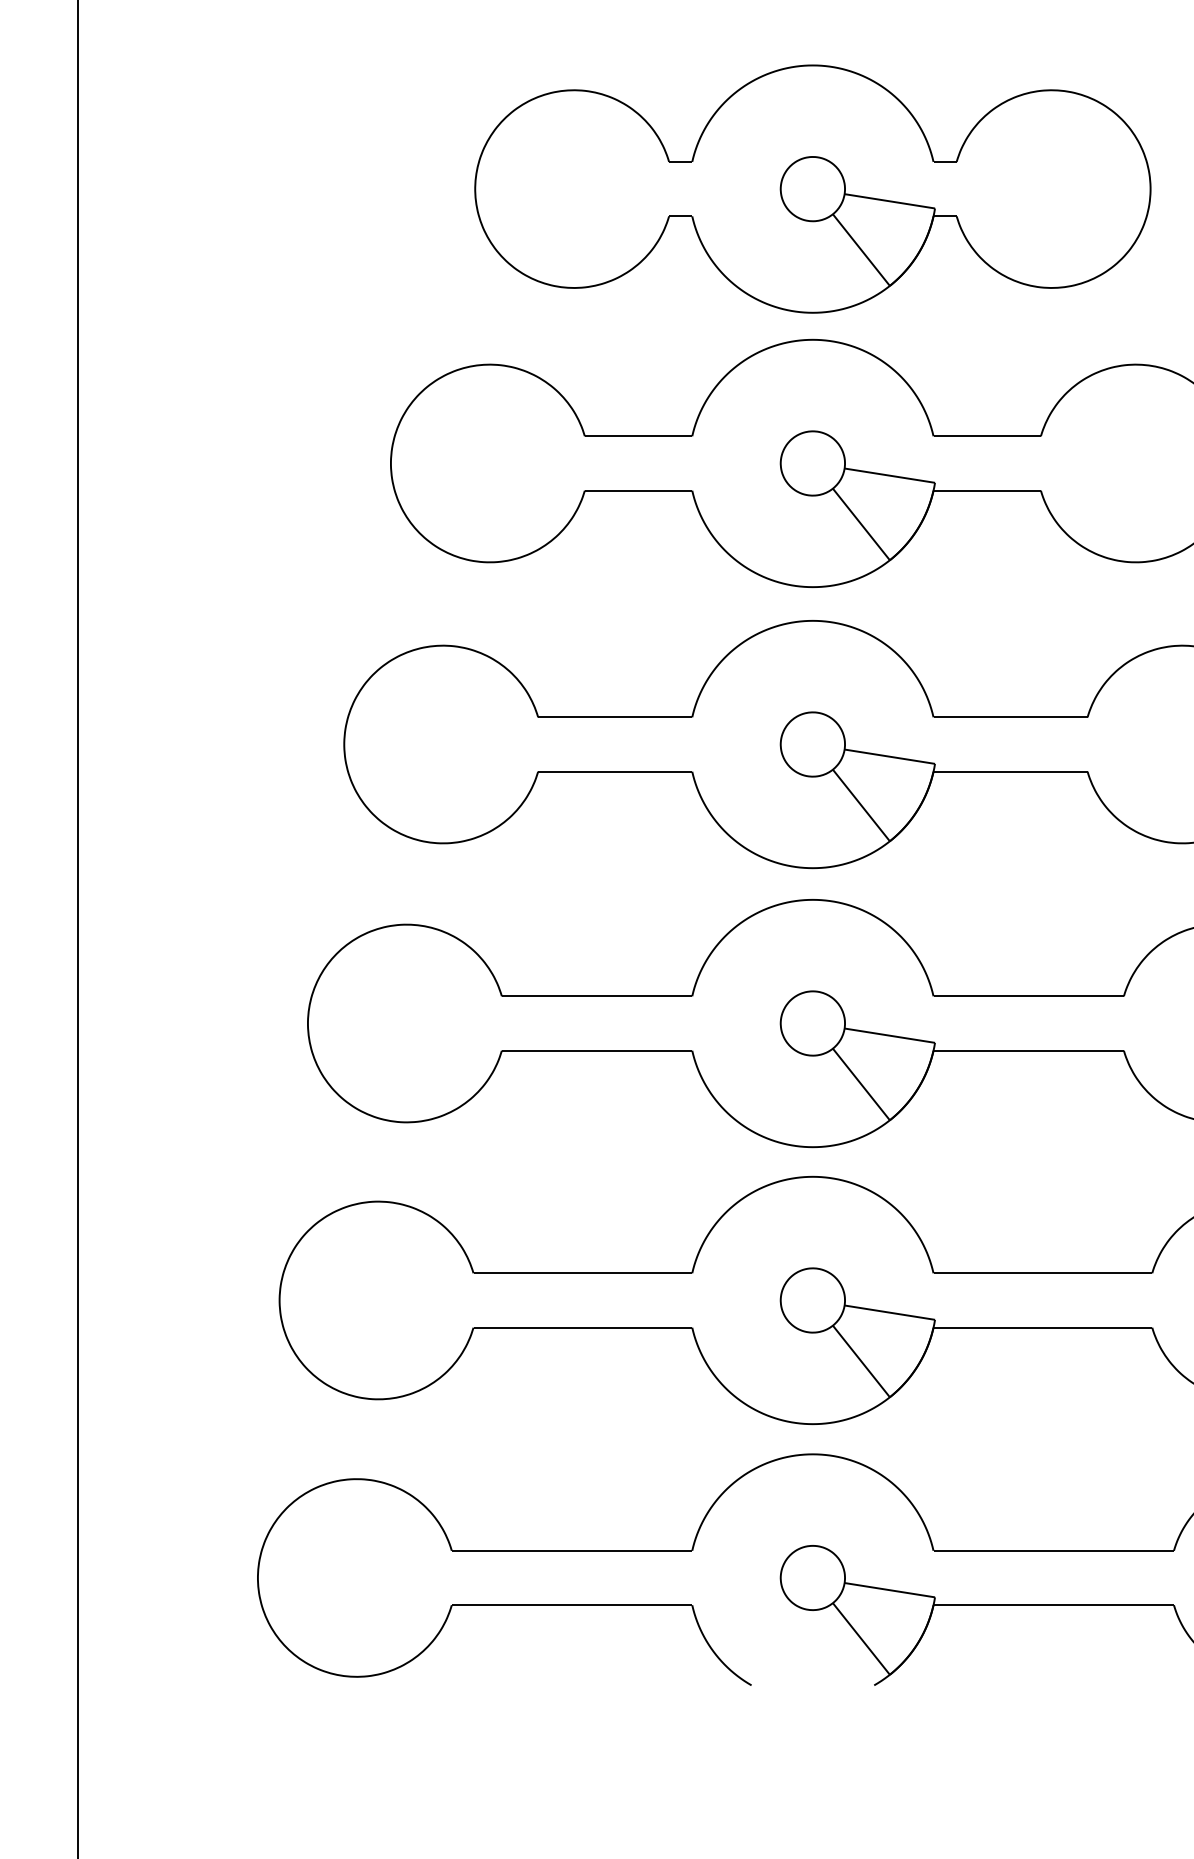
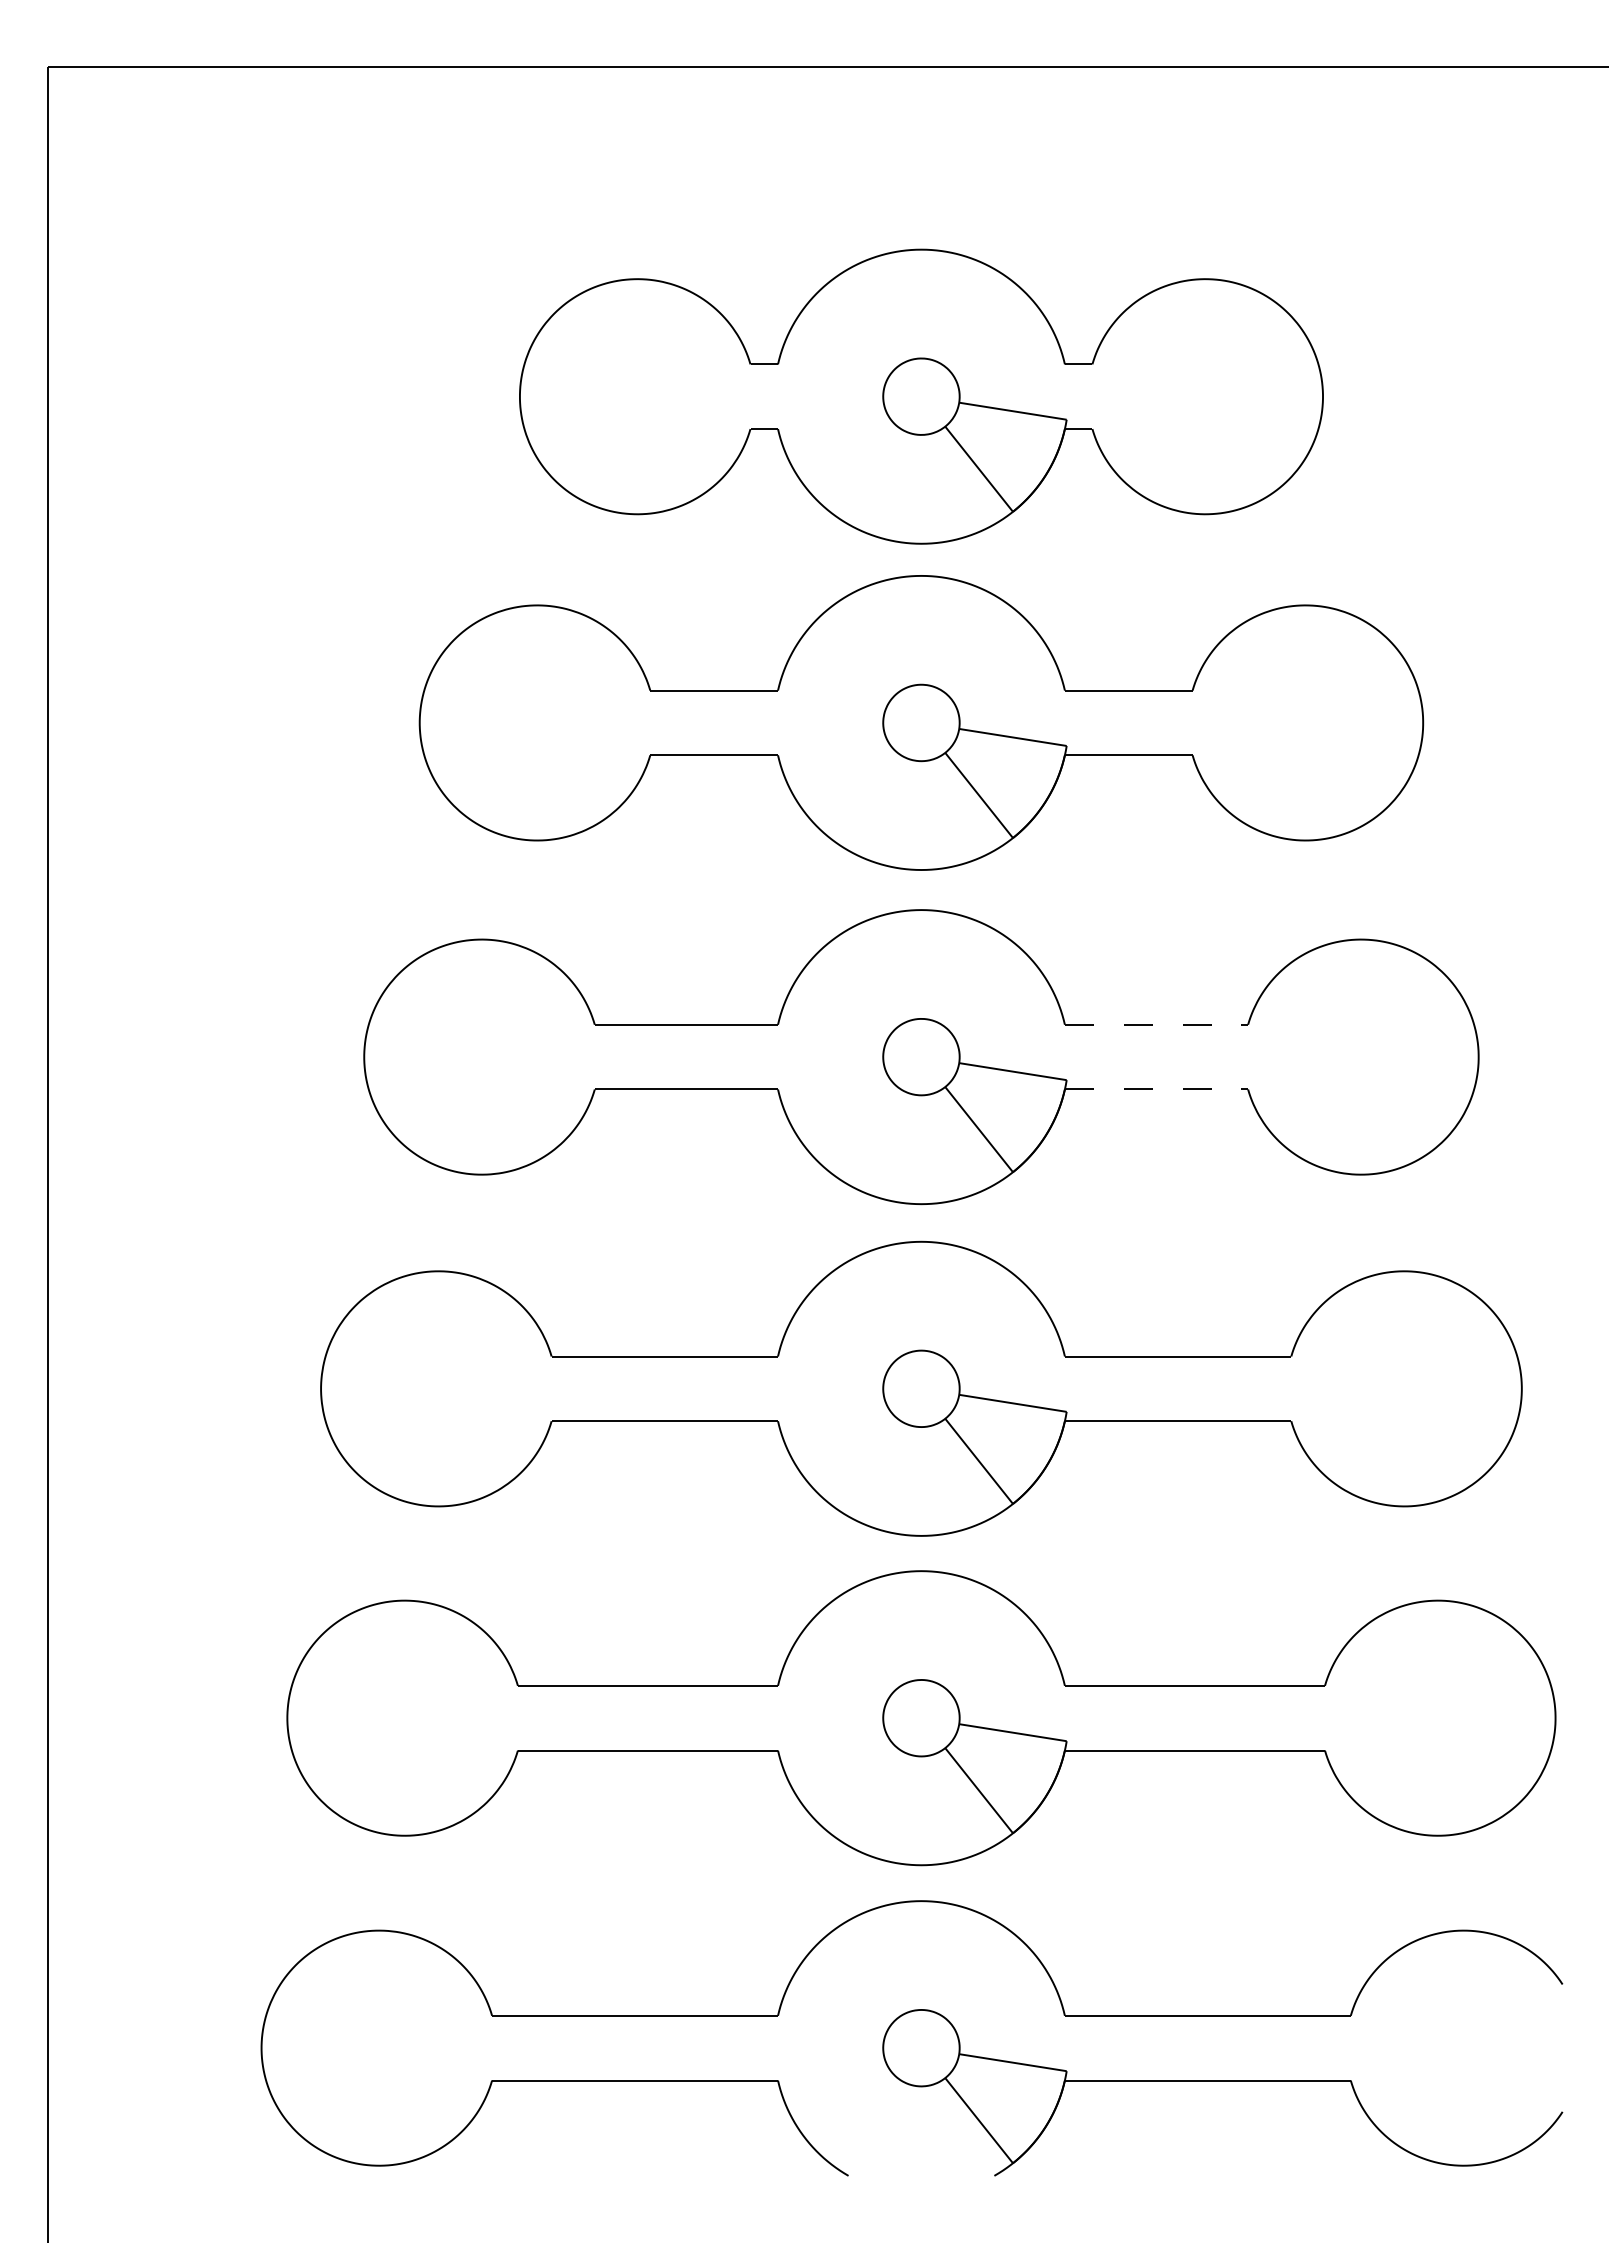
line: (1010, 717) -> (1156, 1024), solid -> dashed
line: (1010, 771) -> (1156, 1089), solid -> dashed

